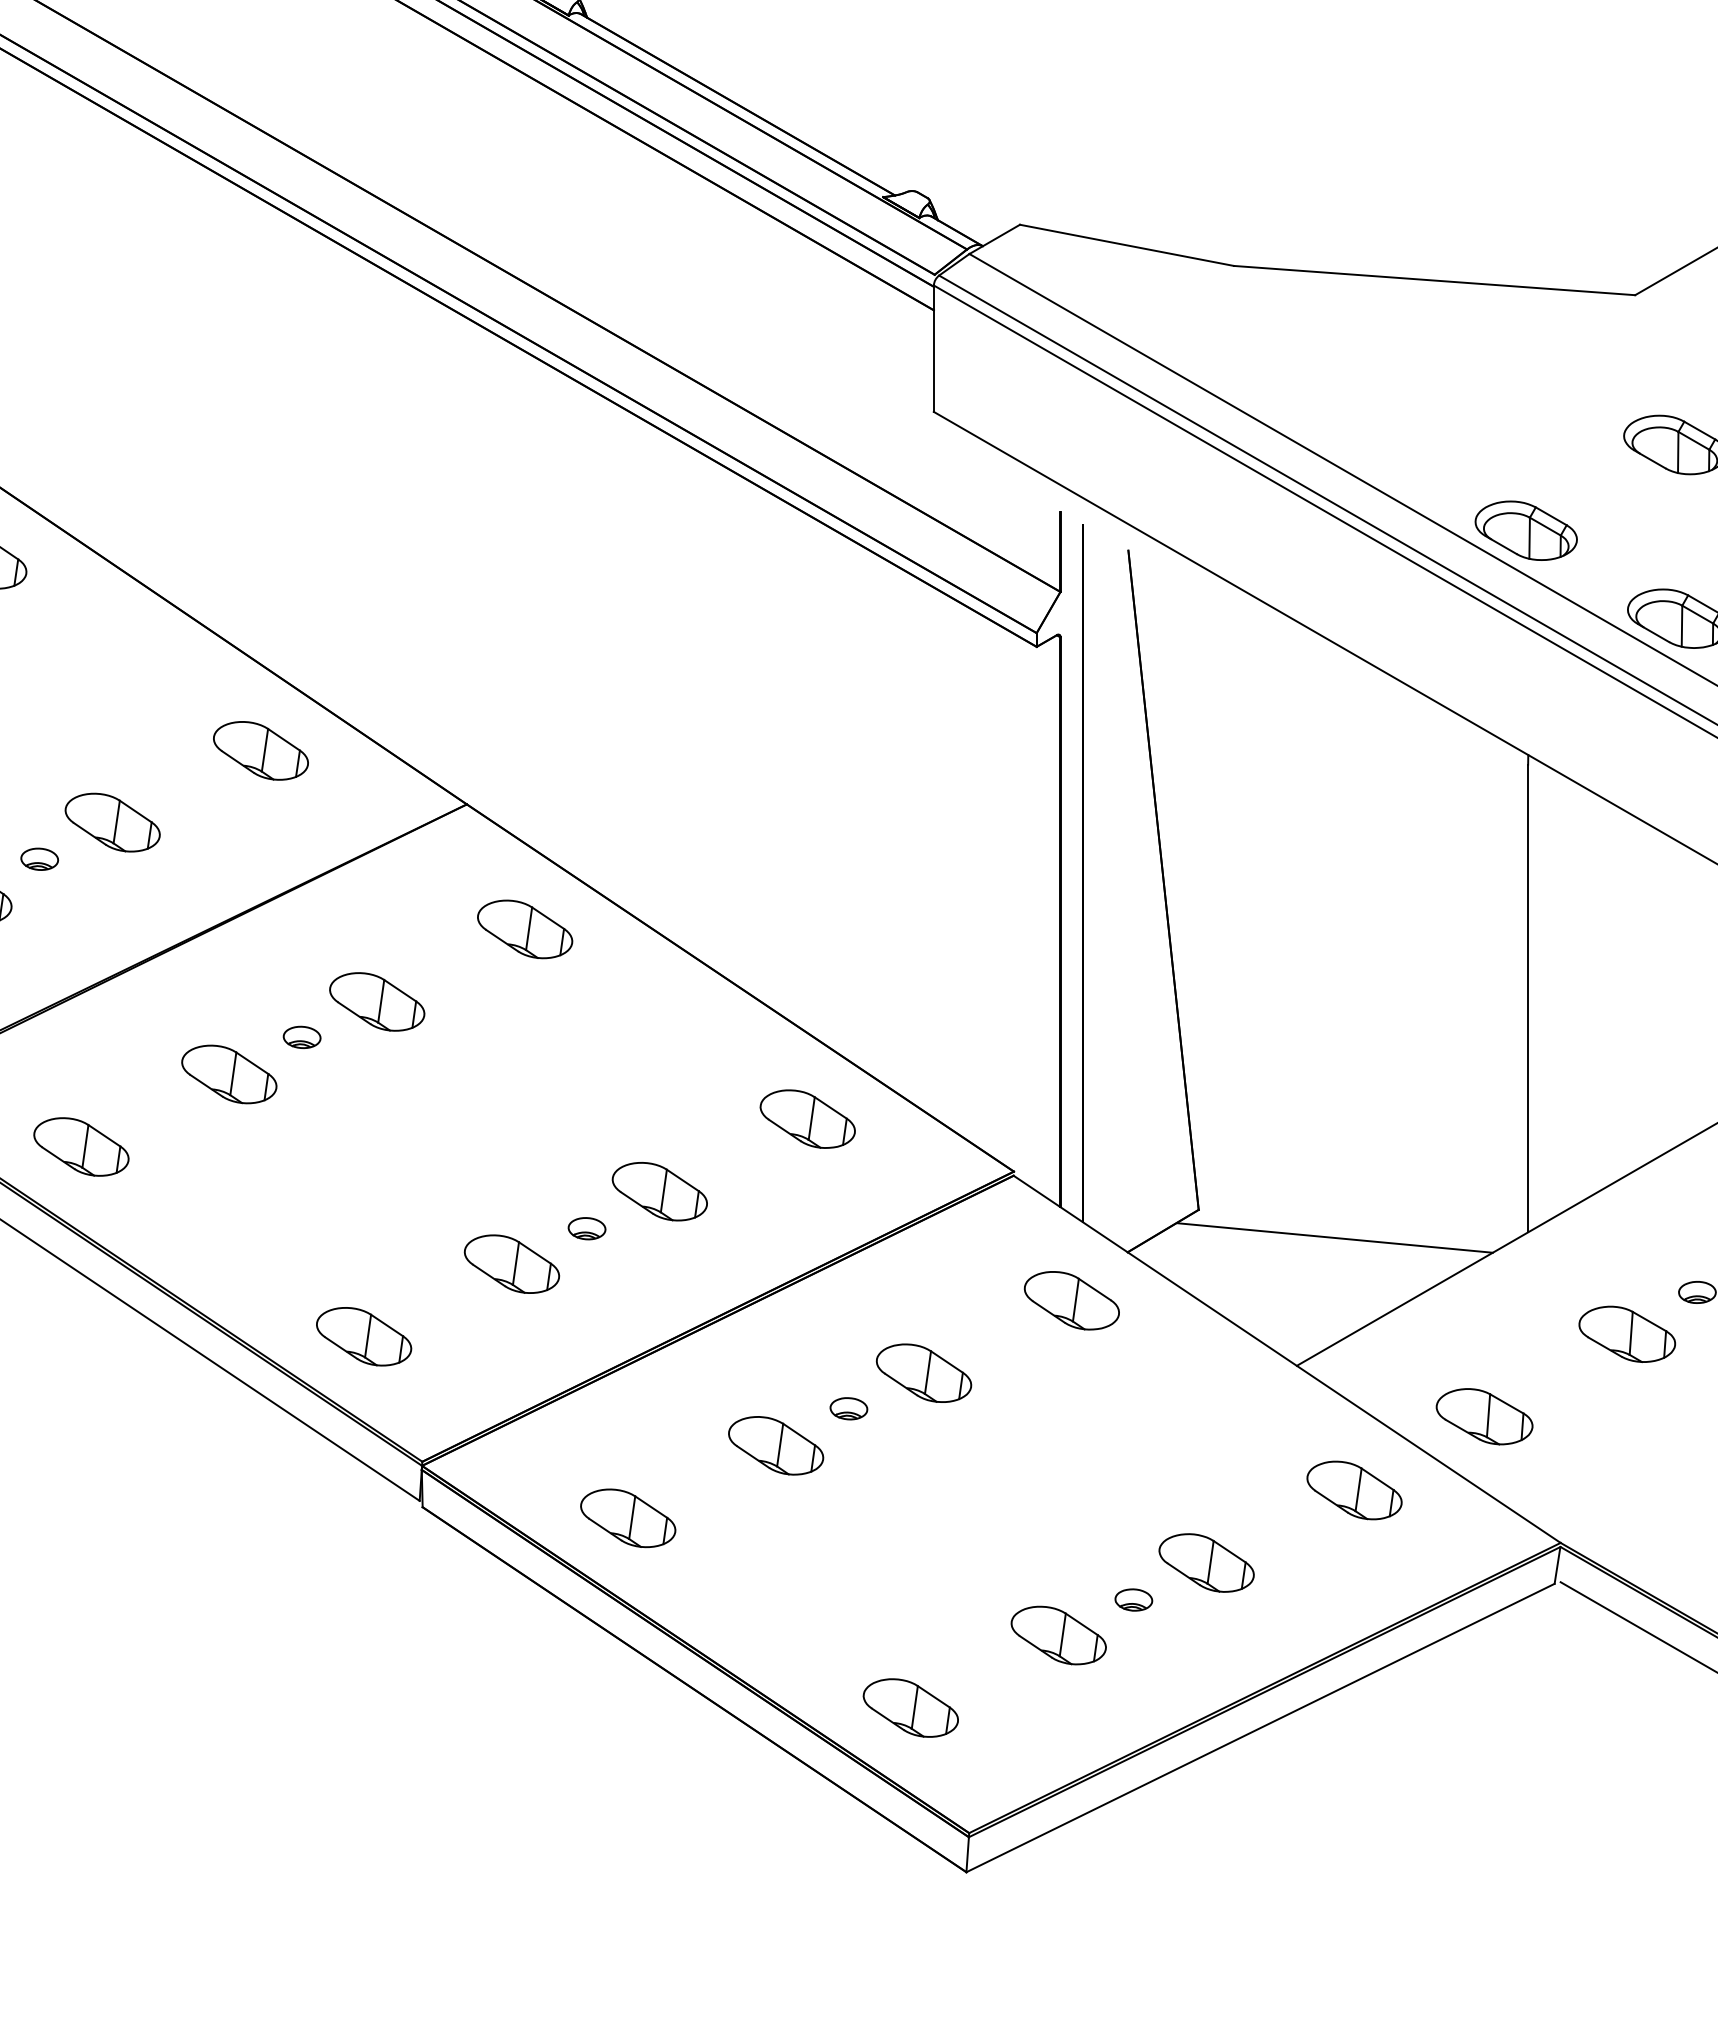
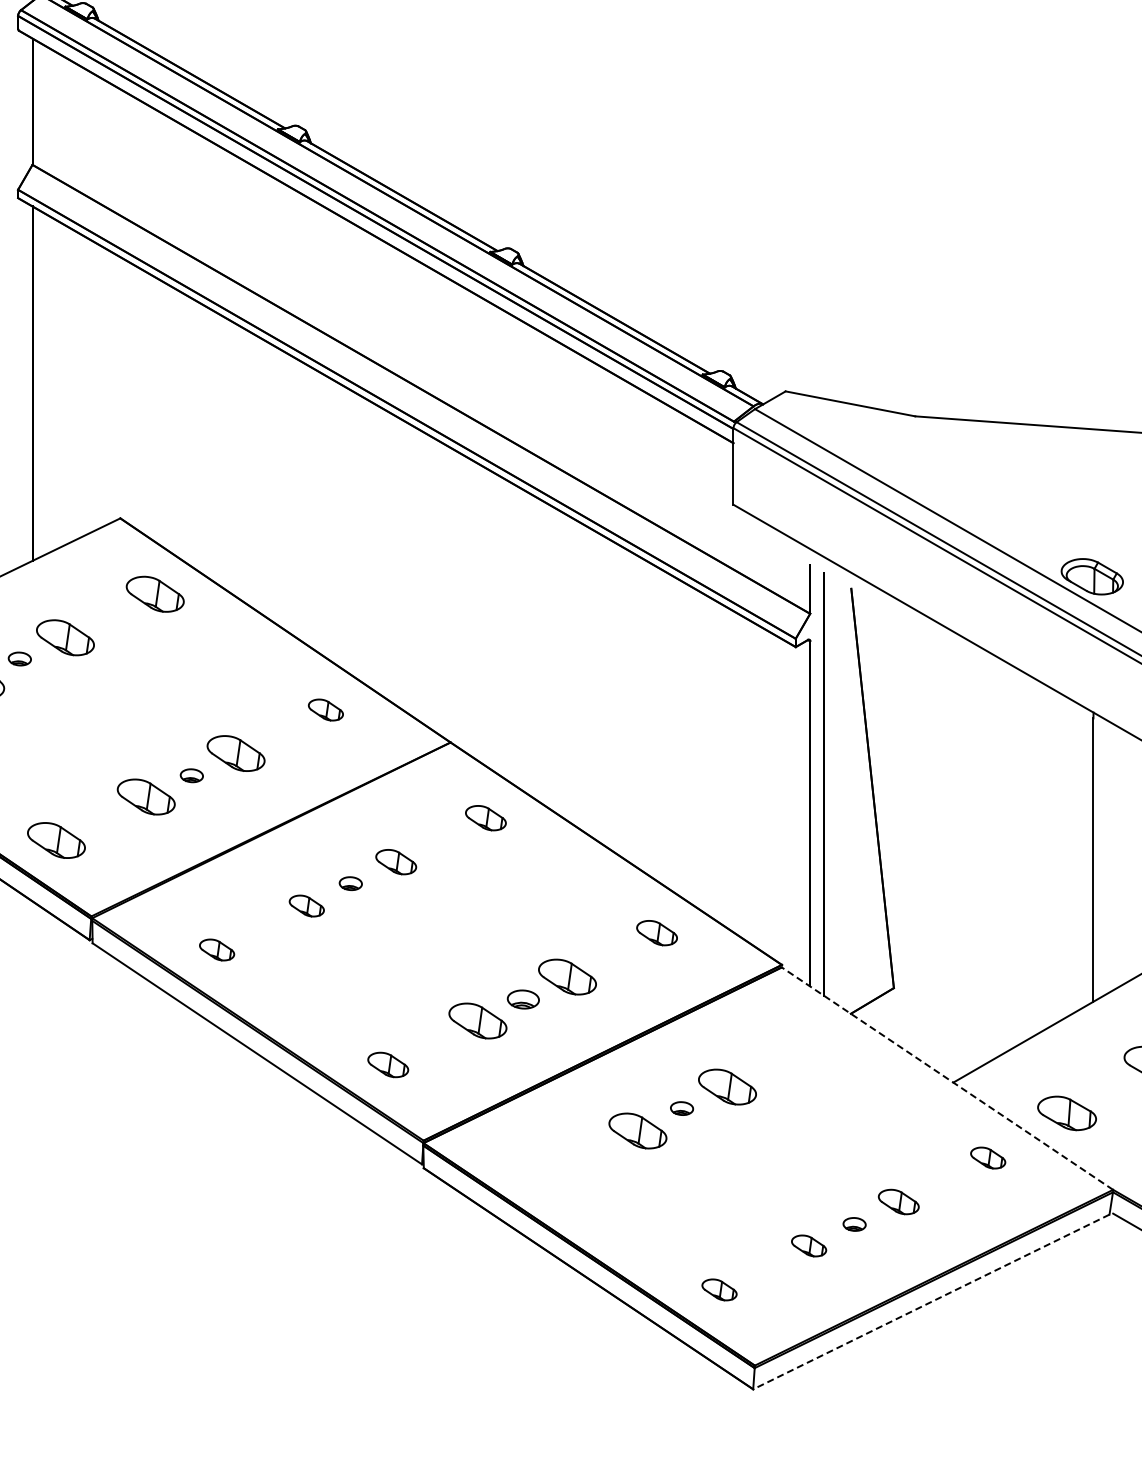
part: (260, 749) -> (325, 709), size x0.6
part: (524, 928) -> (485, 817), size x0.7
part: (375, 1000) -> (395, 861), size x0.7
part: (228, 1073) -> (306, 905), size x0.6
part: (806, 1118) -> (656, 932), size x0.7
part: (80, 1146) -> (216, 949), size x0.6
part: (587, 1228) -> (523, 999), size x1.4
line: (1335, 1238) -> (976, 1005), removed
part: (1070, 1299) -> (816, 1042), removed
part: (362, 1335) -> (387, 1064), size x0.7
line: (1287, 1359) -> (947, 1078), solid -> dashed
part: (1353, 1489) -> (987, 1157), size x0.6
part: (626, 1517) -> (547, 1174), removed
part: (1206, 1562) -> (898, 1201), size x0.7
part: (1057, 1634) -> (808, 1245), size x0.6
part: (910, 1707) -> (719, 1289), size x0.6
line: (1259, 1728) -> (930, 1302), solid -> dashed

